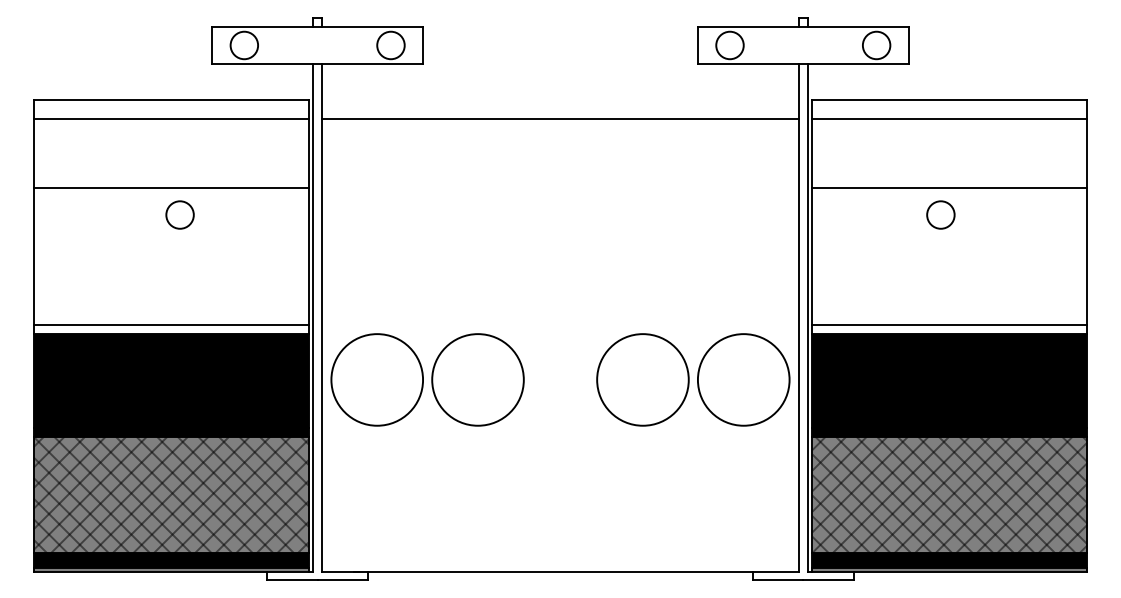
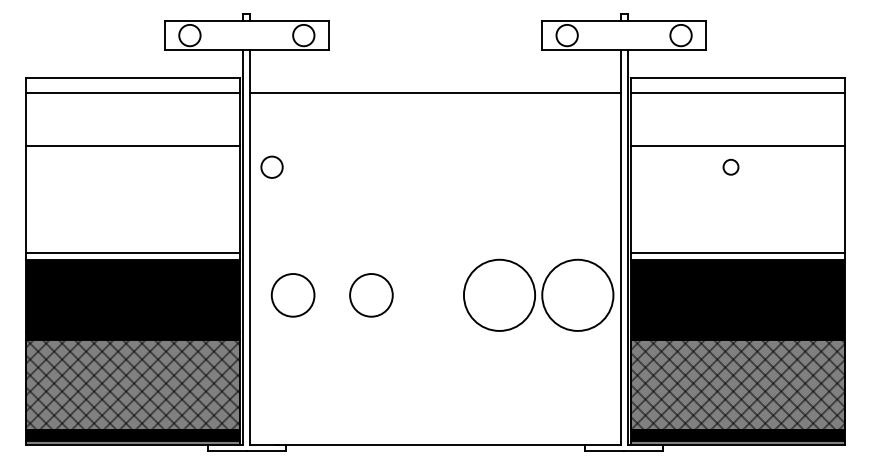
circle: (179, 214) -> (271, 166), moved
circle: (940, 214) -> (730, 166), size x0.7
circle: (377, 379) -> (293, 295), size x0.6
circle: (477, 379) -> (371, 295), size x0.6

